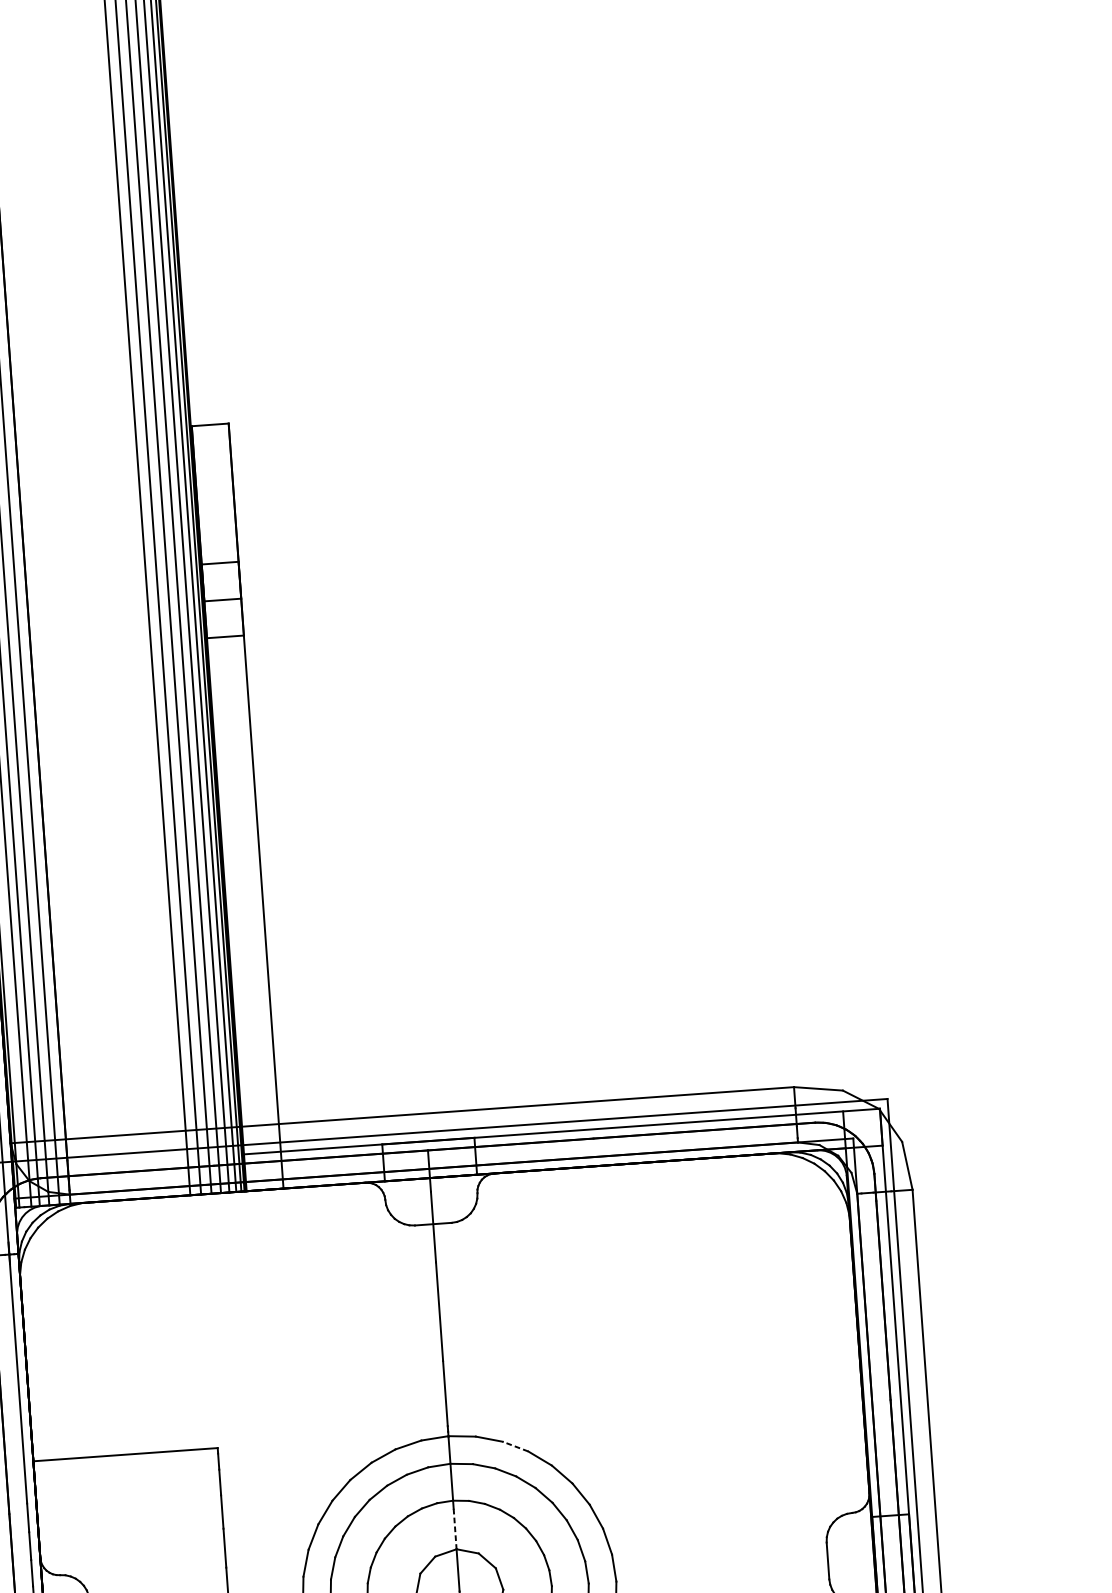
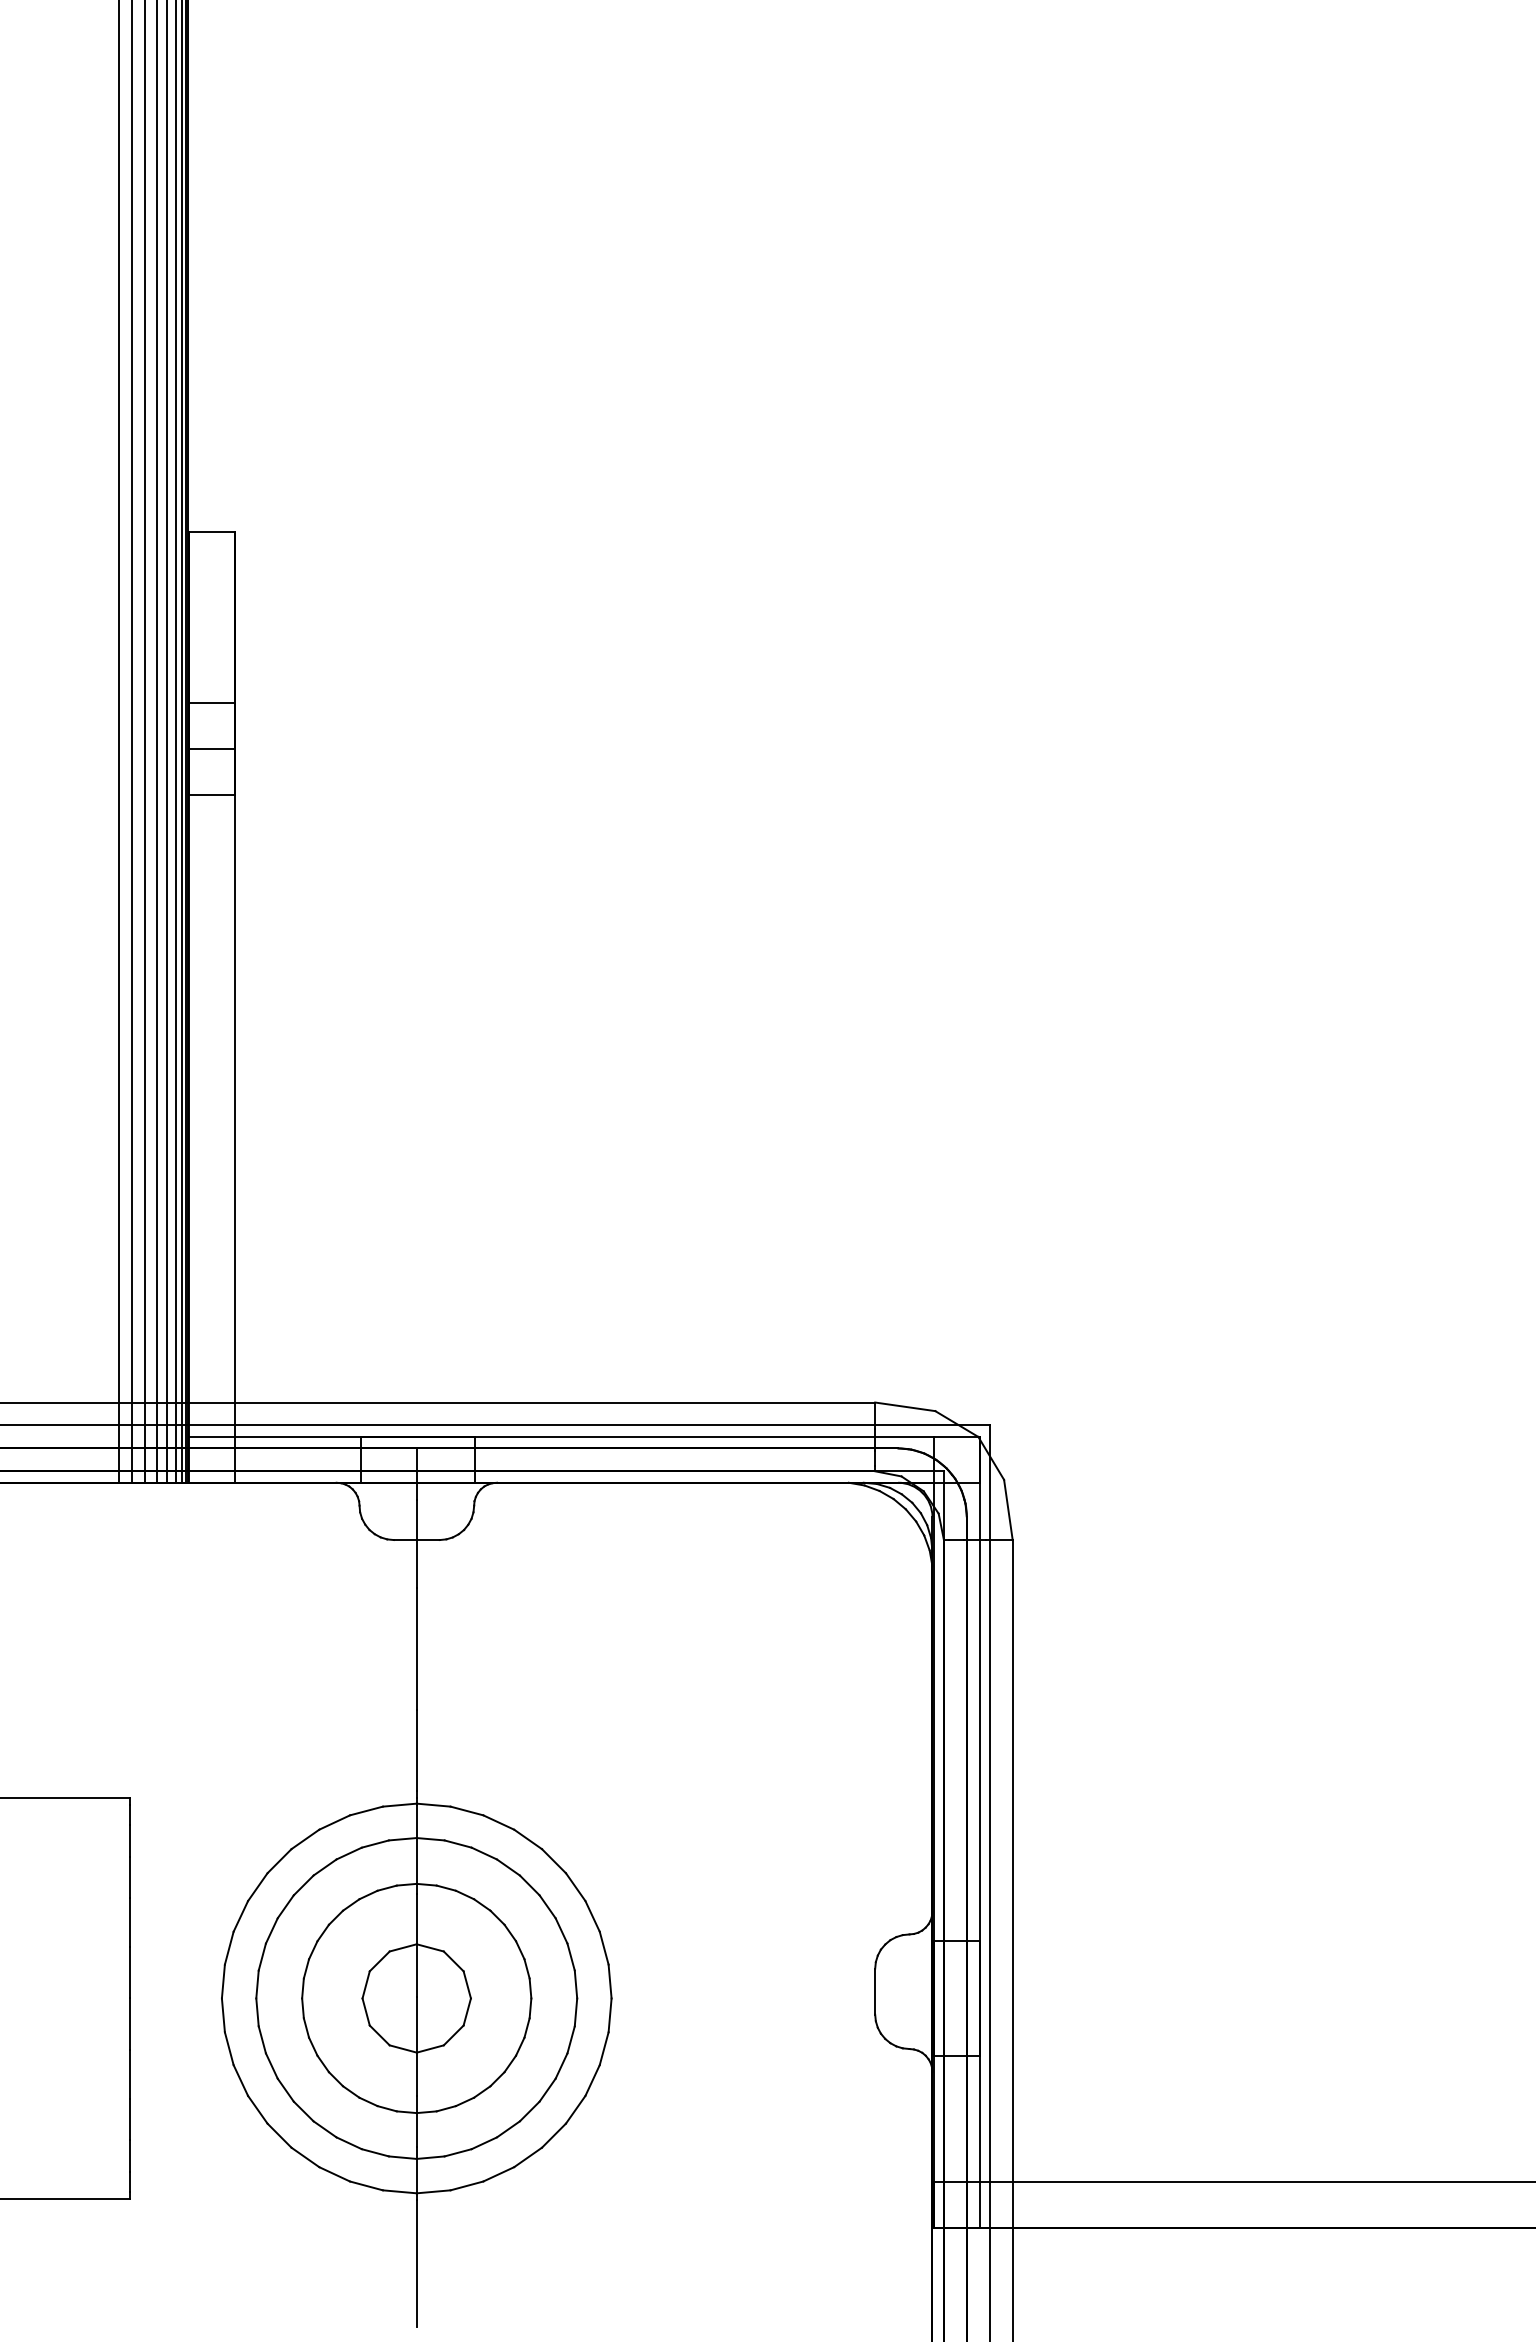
line: (515, 1446) -> (498, 1822), dashed -> solid
line: (454, 1529) -> (416, 1919), dashed -> solid

